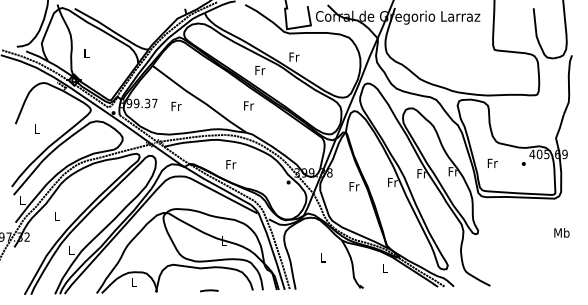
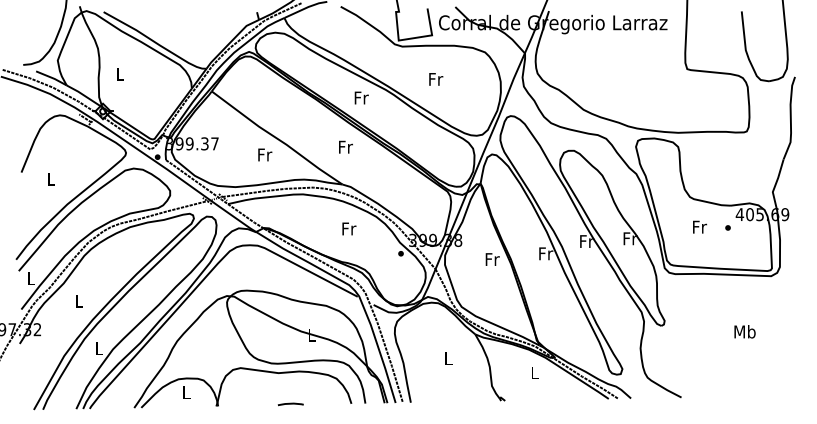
text: (294, 57) -> (436, 79), moved
text: (176, 106) -> (265, 154), moved
text: (492, 162) -> (699, 226), moved
text: (231, 164) -> (349, 228), moved
text: (561, 232) -> (744, 331), moved

